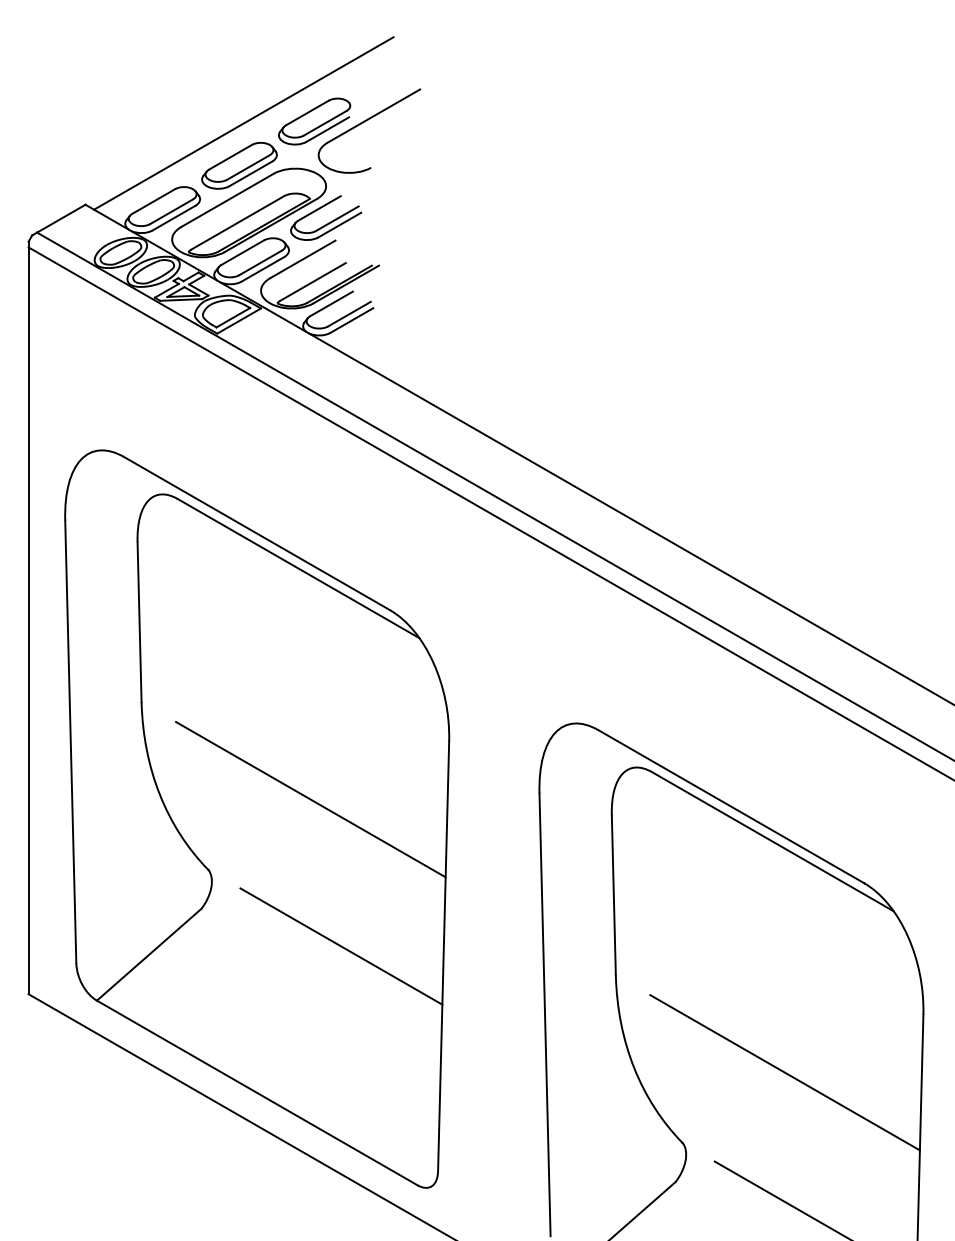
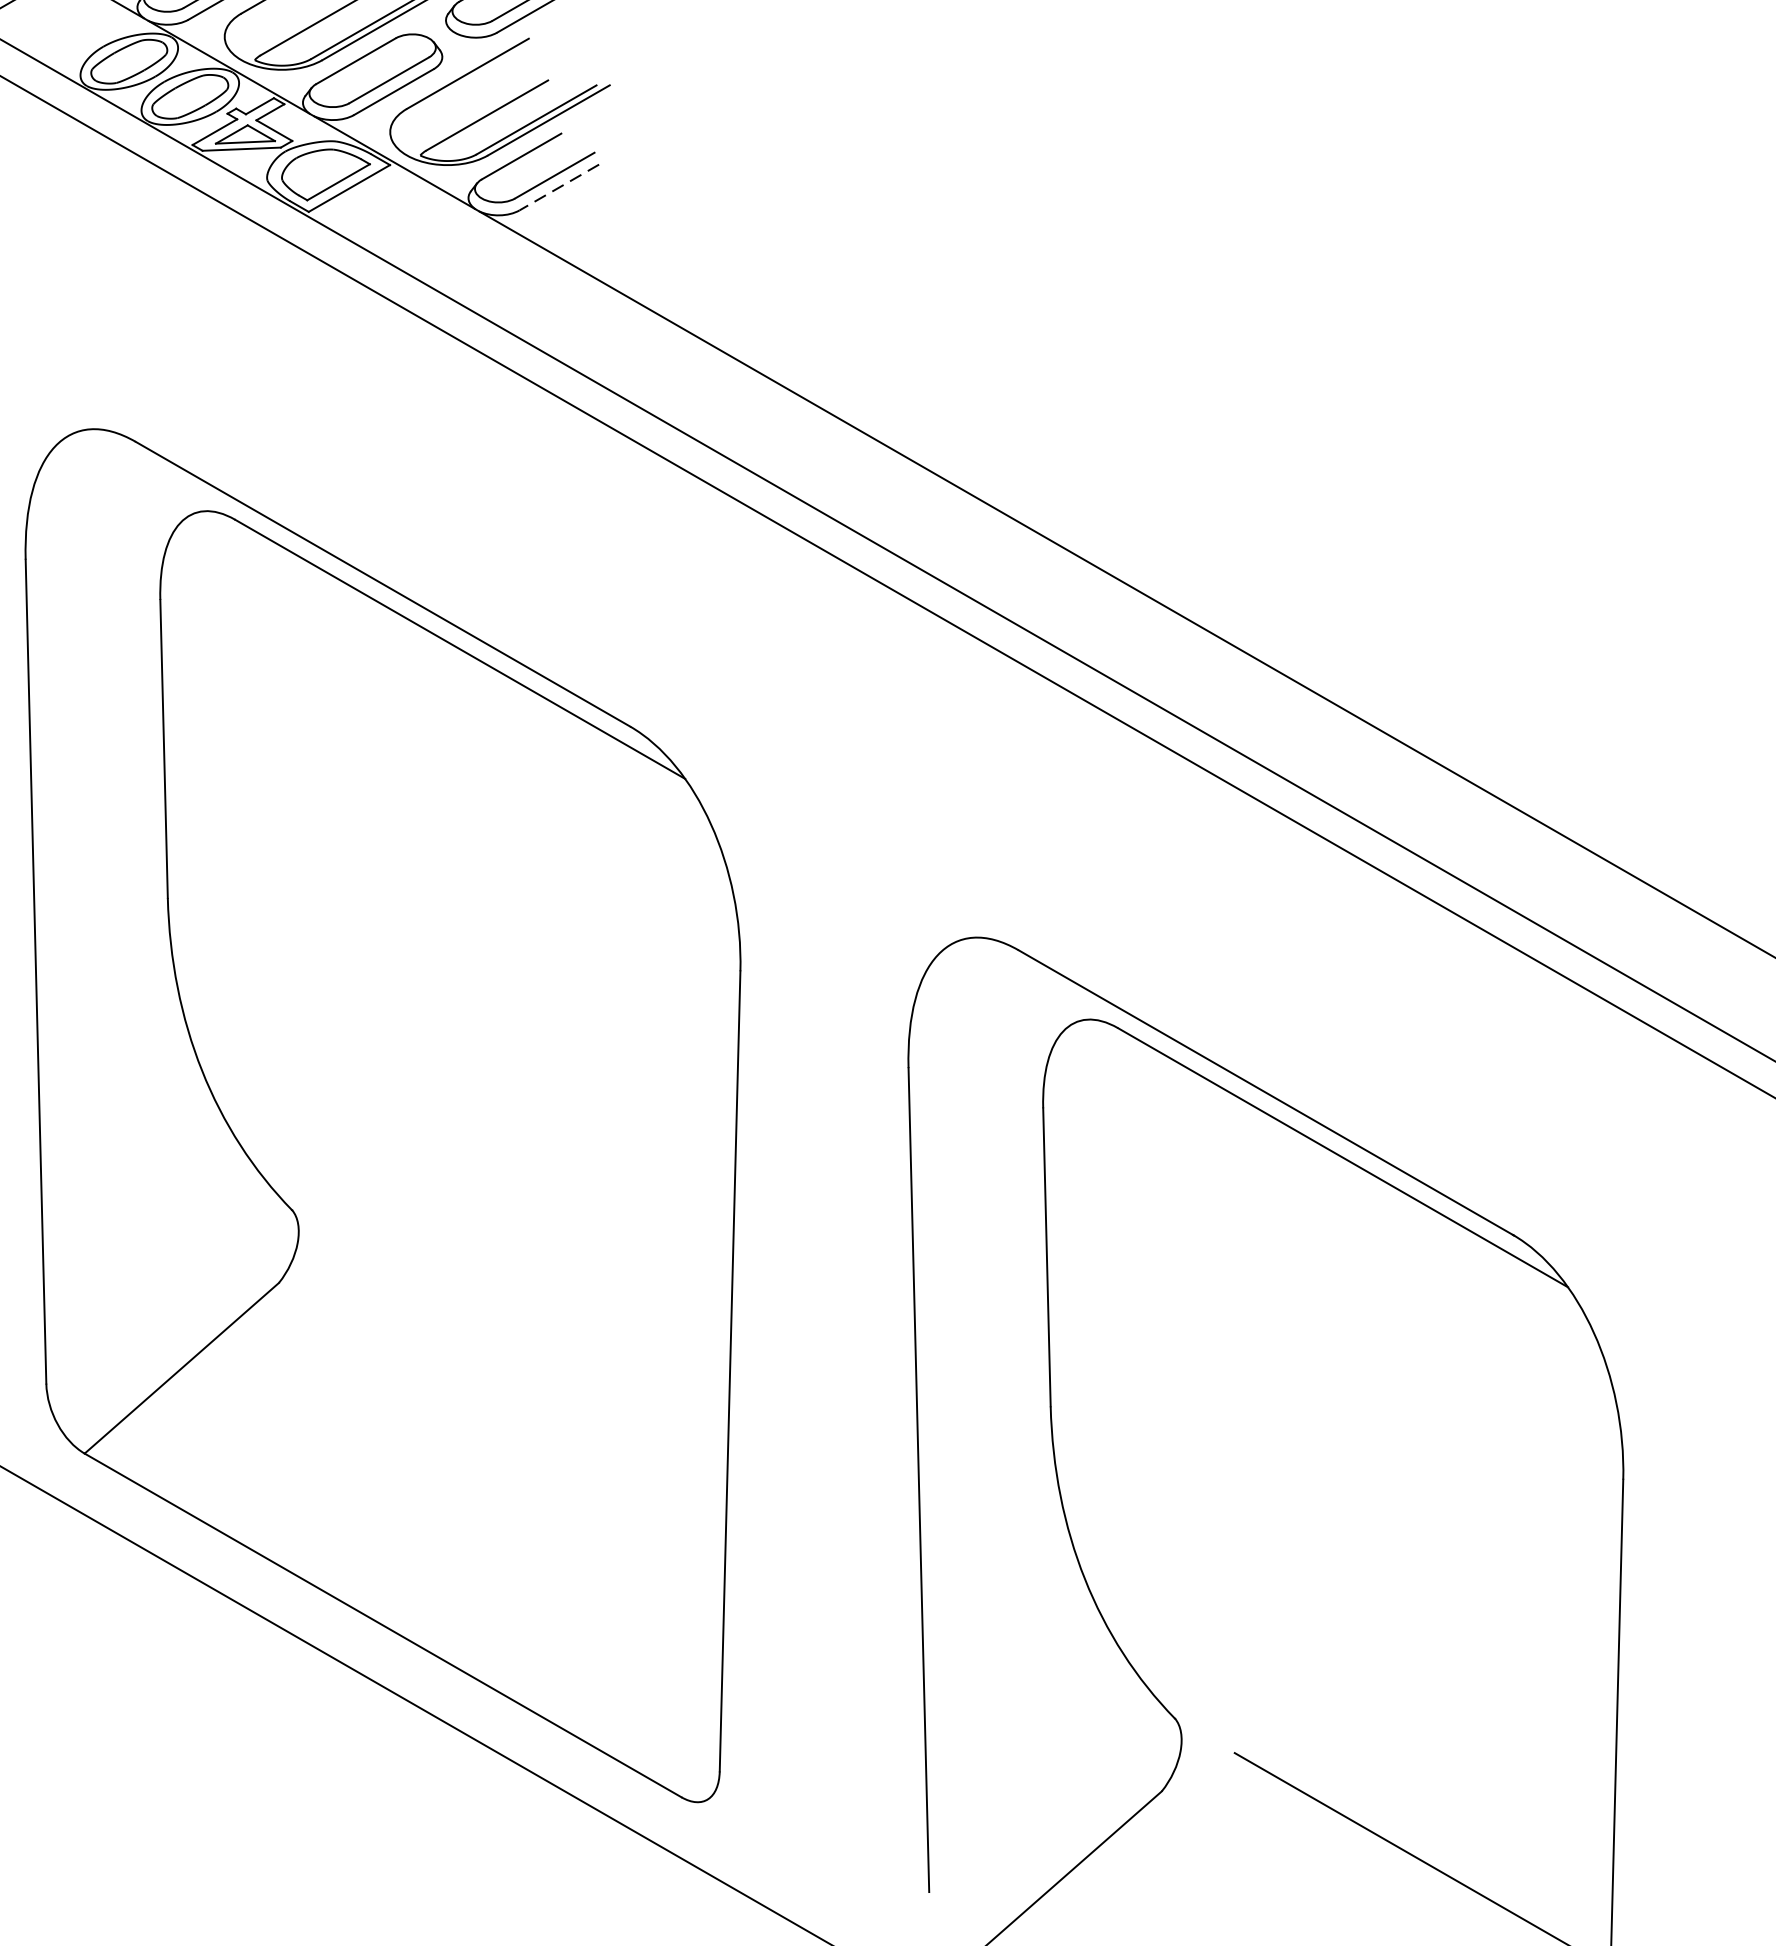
line: (351, 320) -> (558, 187), solid -> dashed
line: (310, 799) -> (482, 1079), removed
line: (341, 946) -> (539, 1352), removed
line: (784, 1072) -> (1364, 1587), removed

